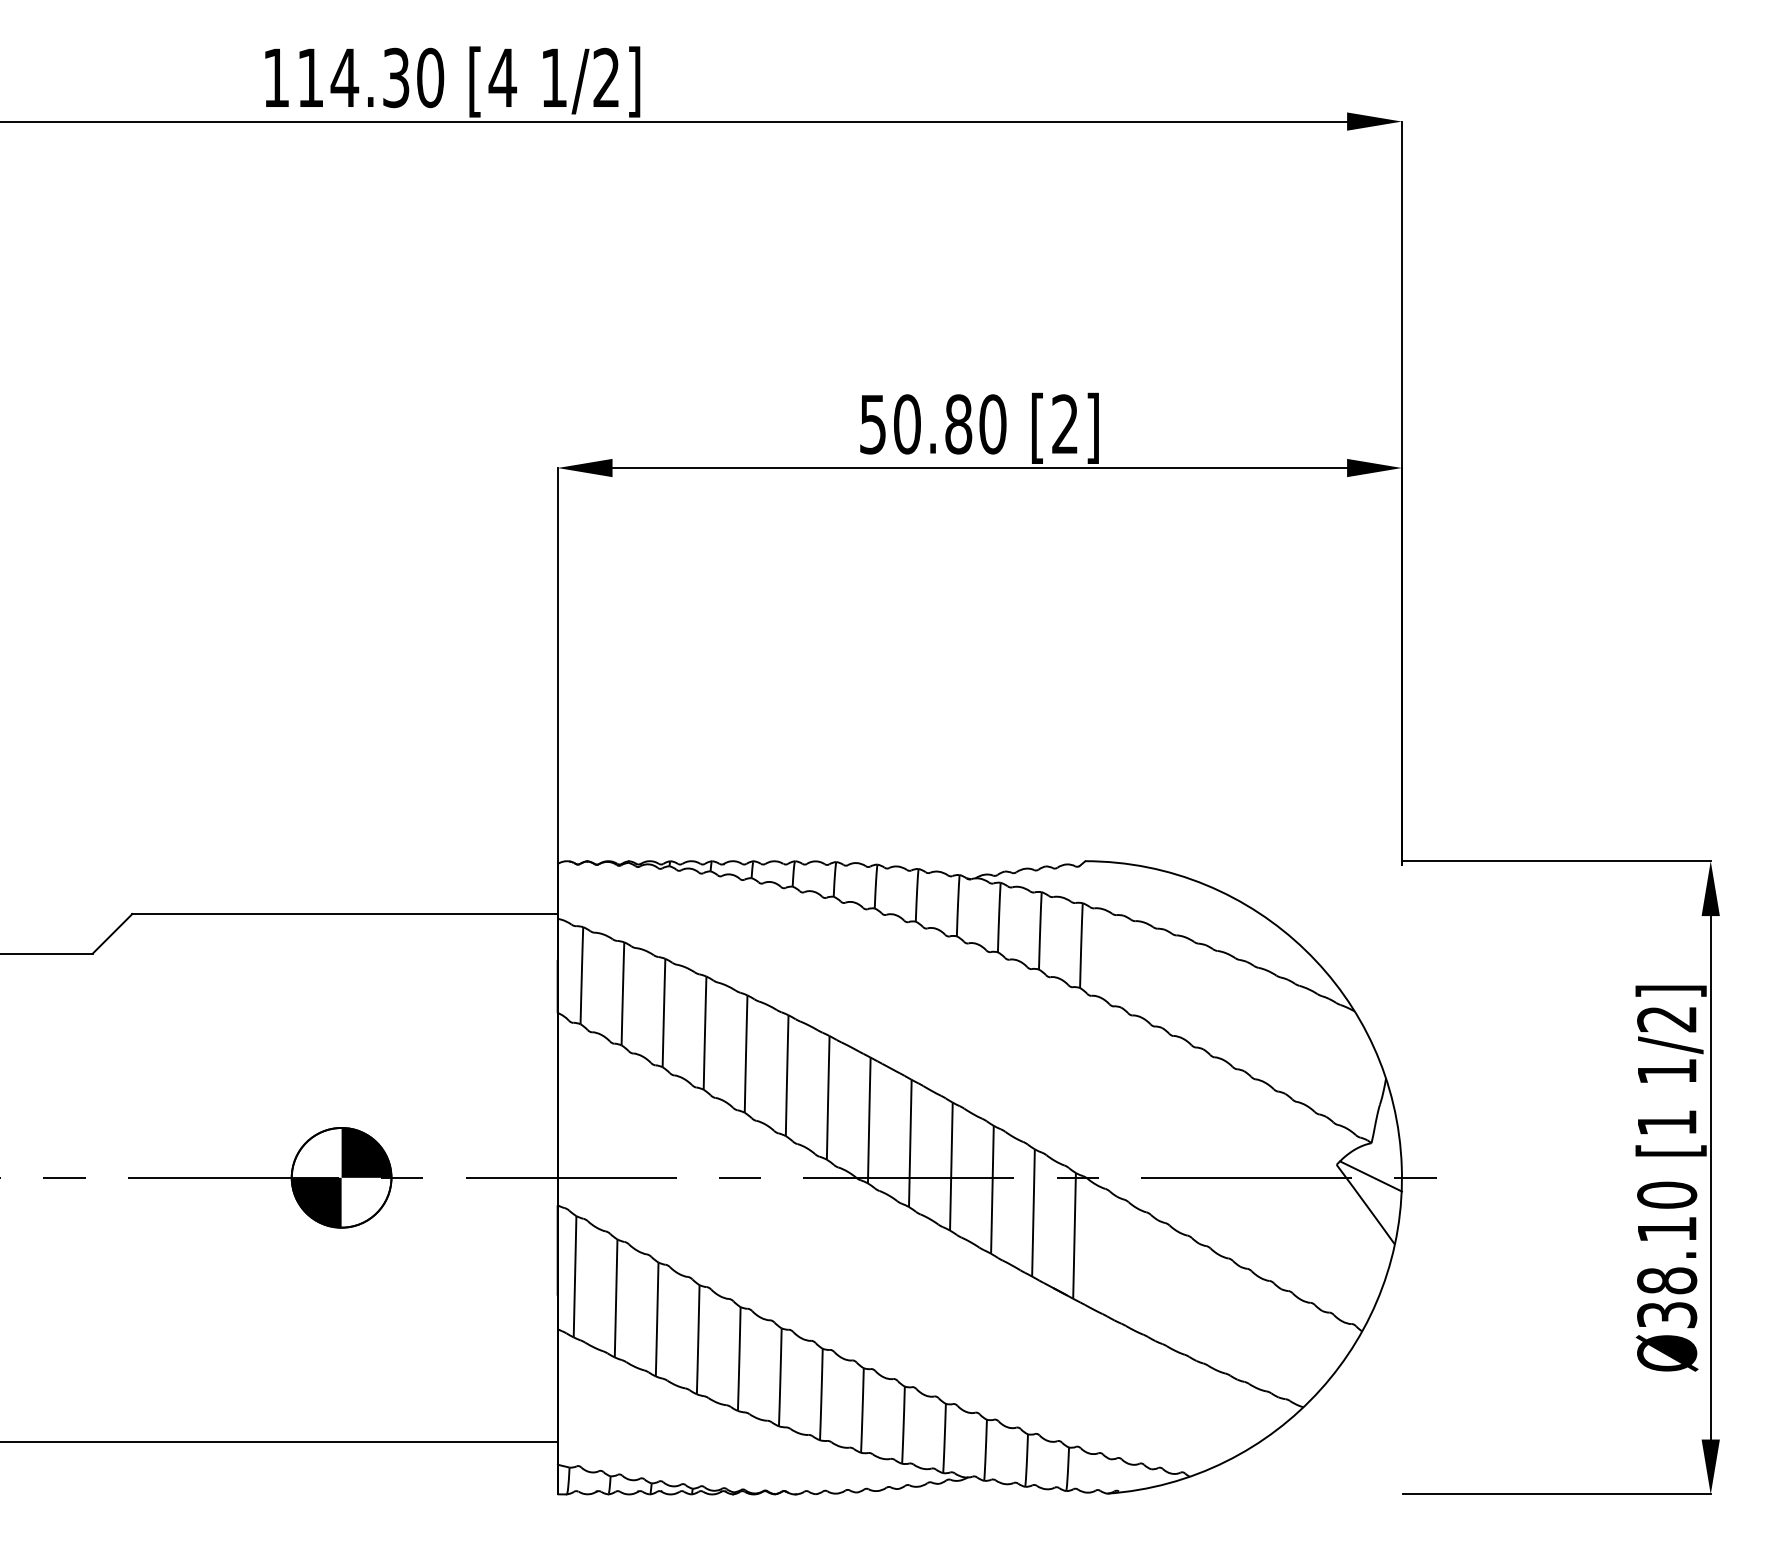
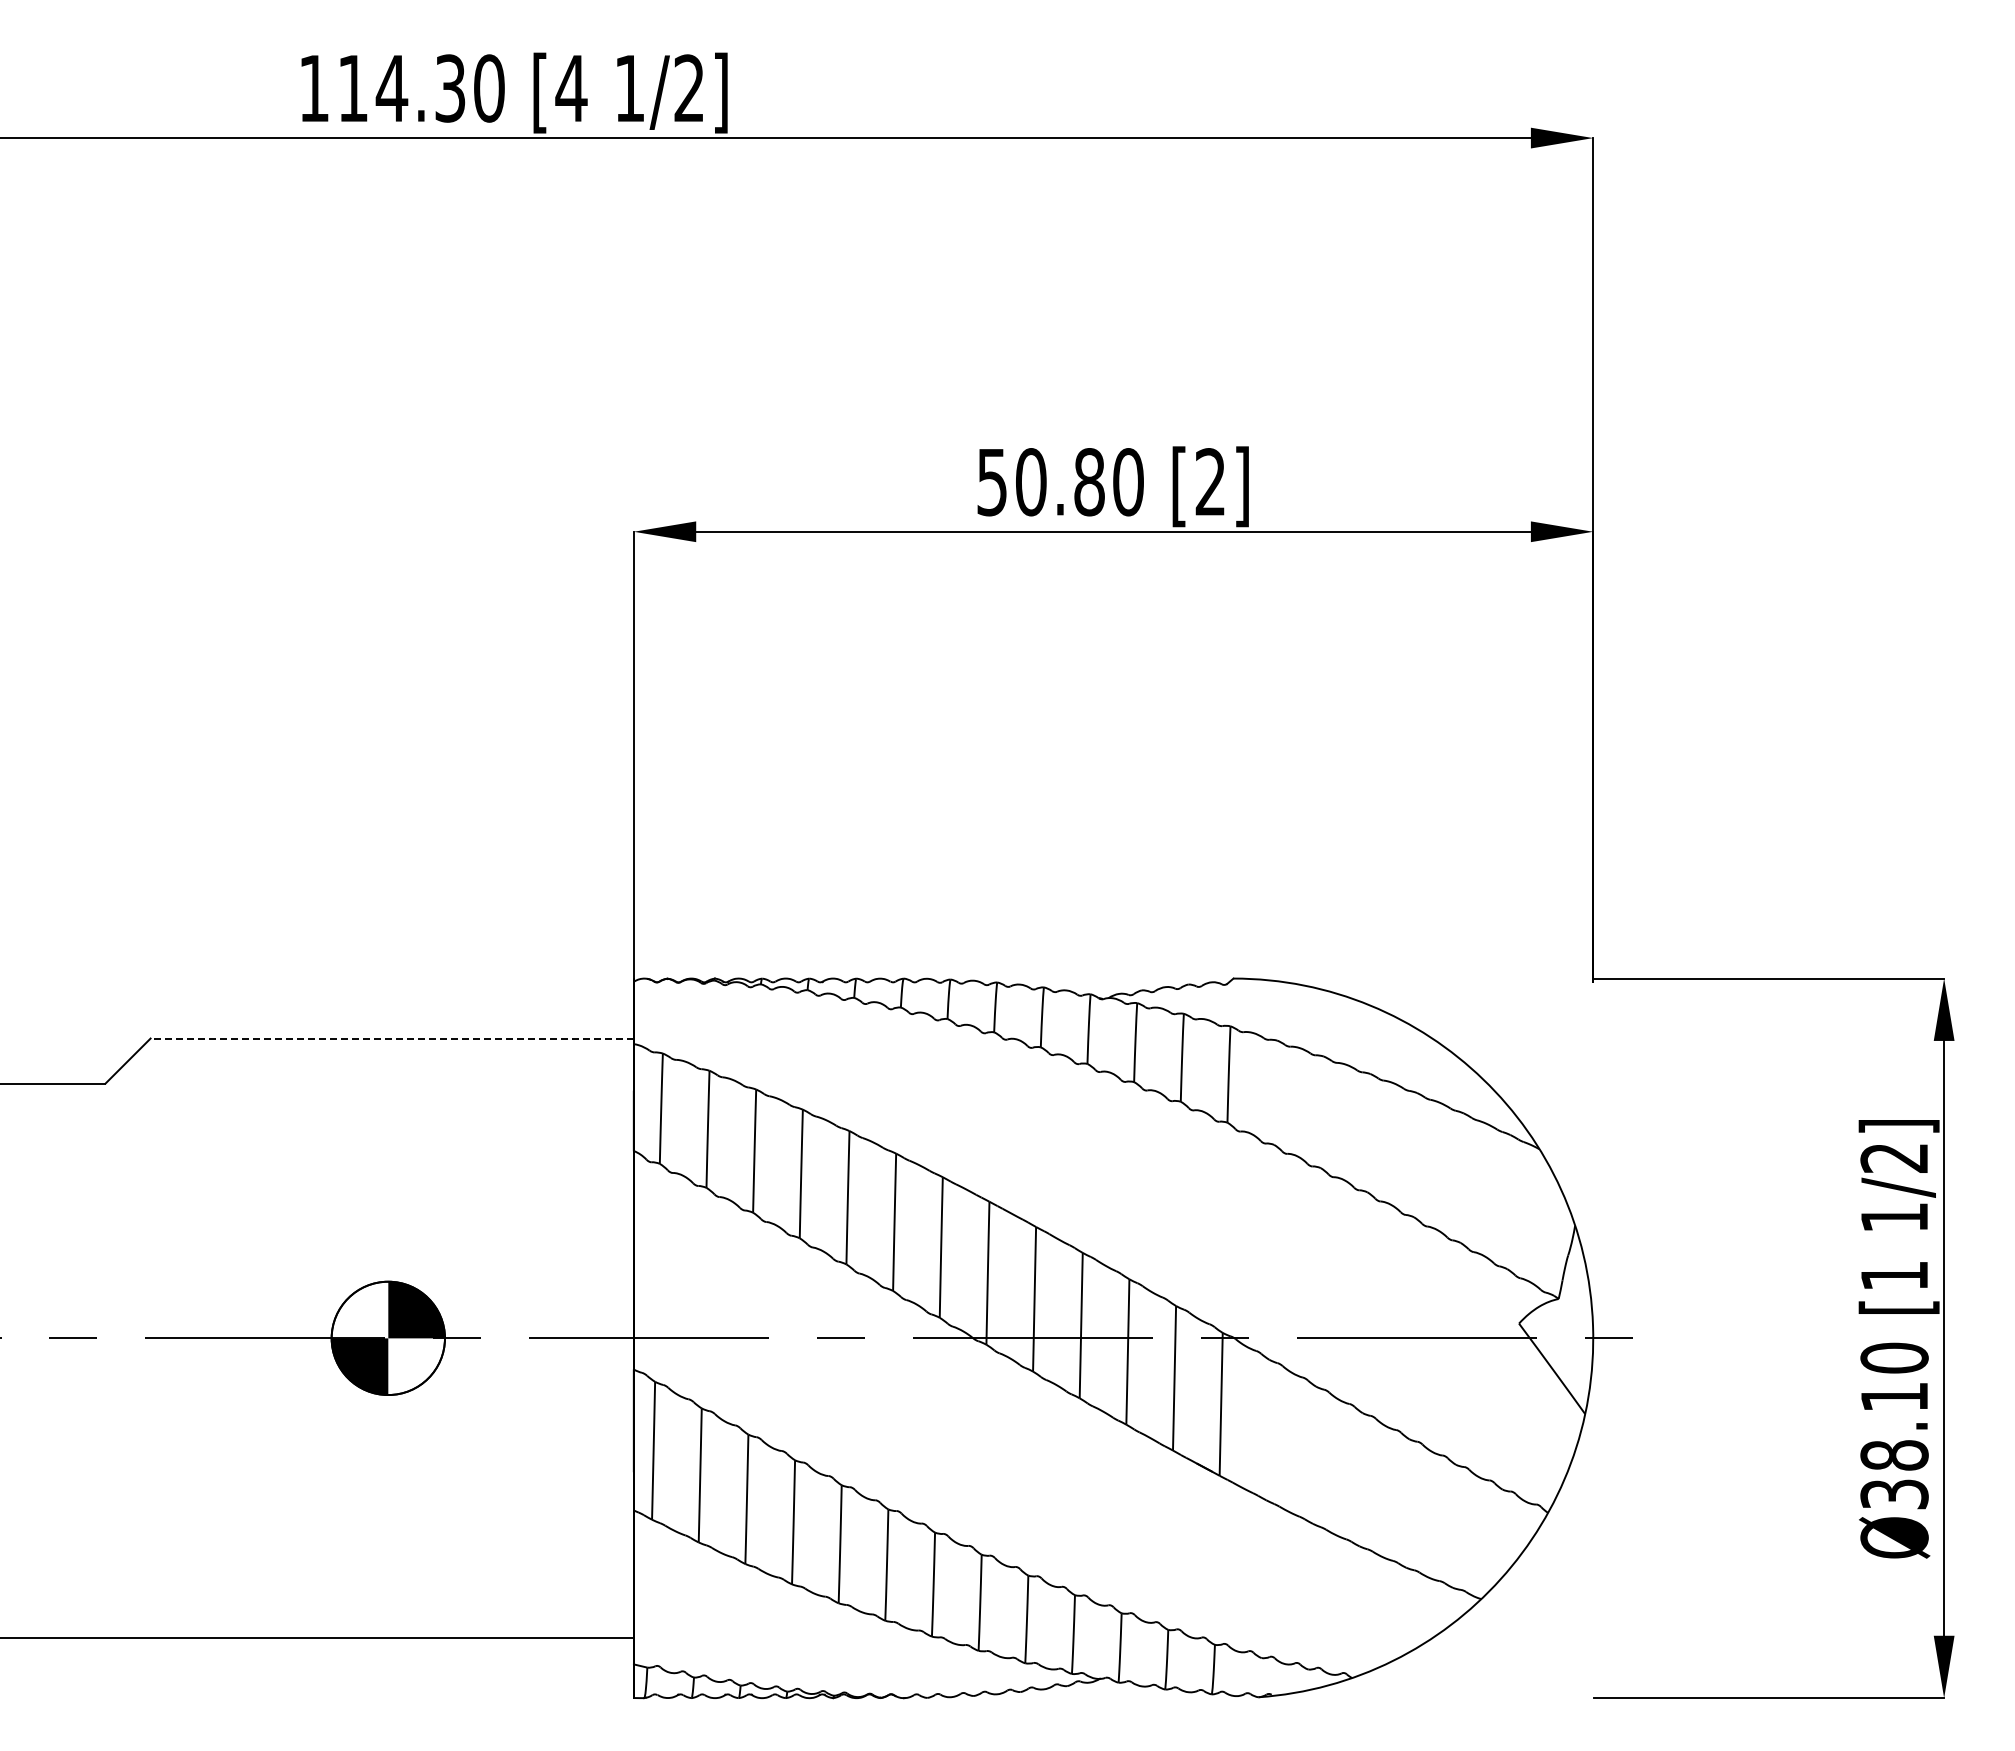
line: (345, 913) -> (392, 1038), solid -> dashed
line: (1371, 1176) -> (1558, 1336), removed

